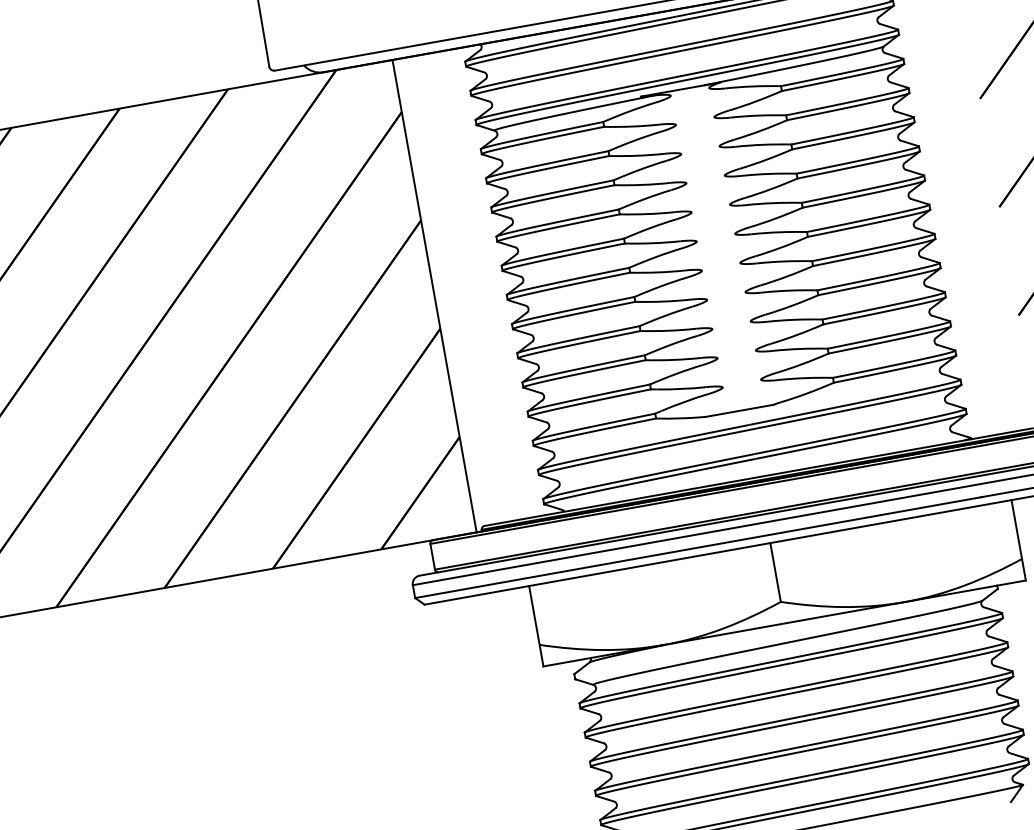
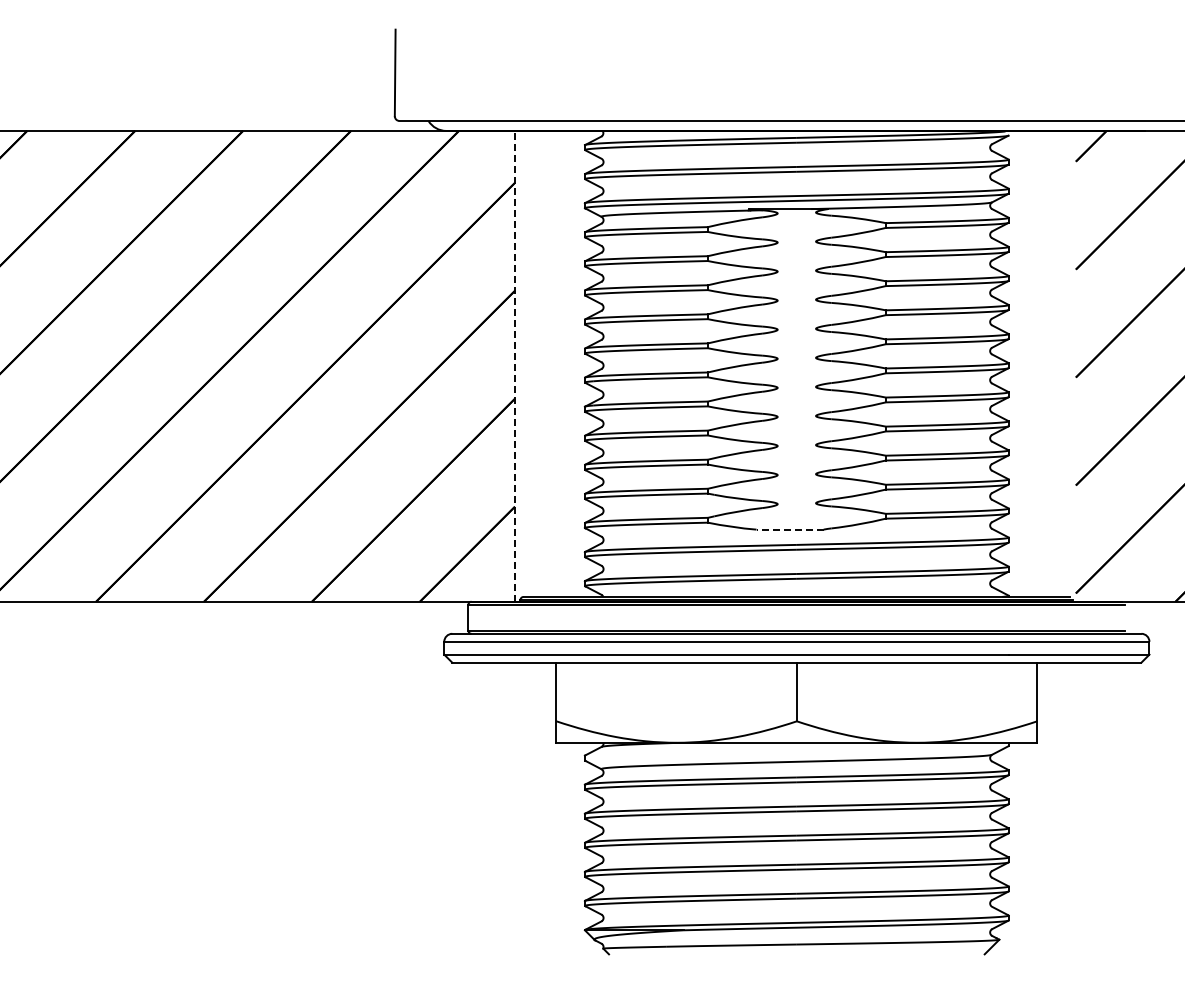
line: (433, 295) -> (514, 365), solid -> dashed
line: (740, 410) -> (790, 529), solid -> dashed

